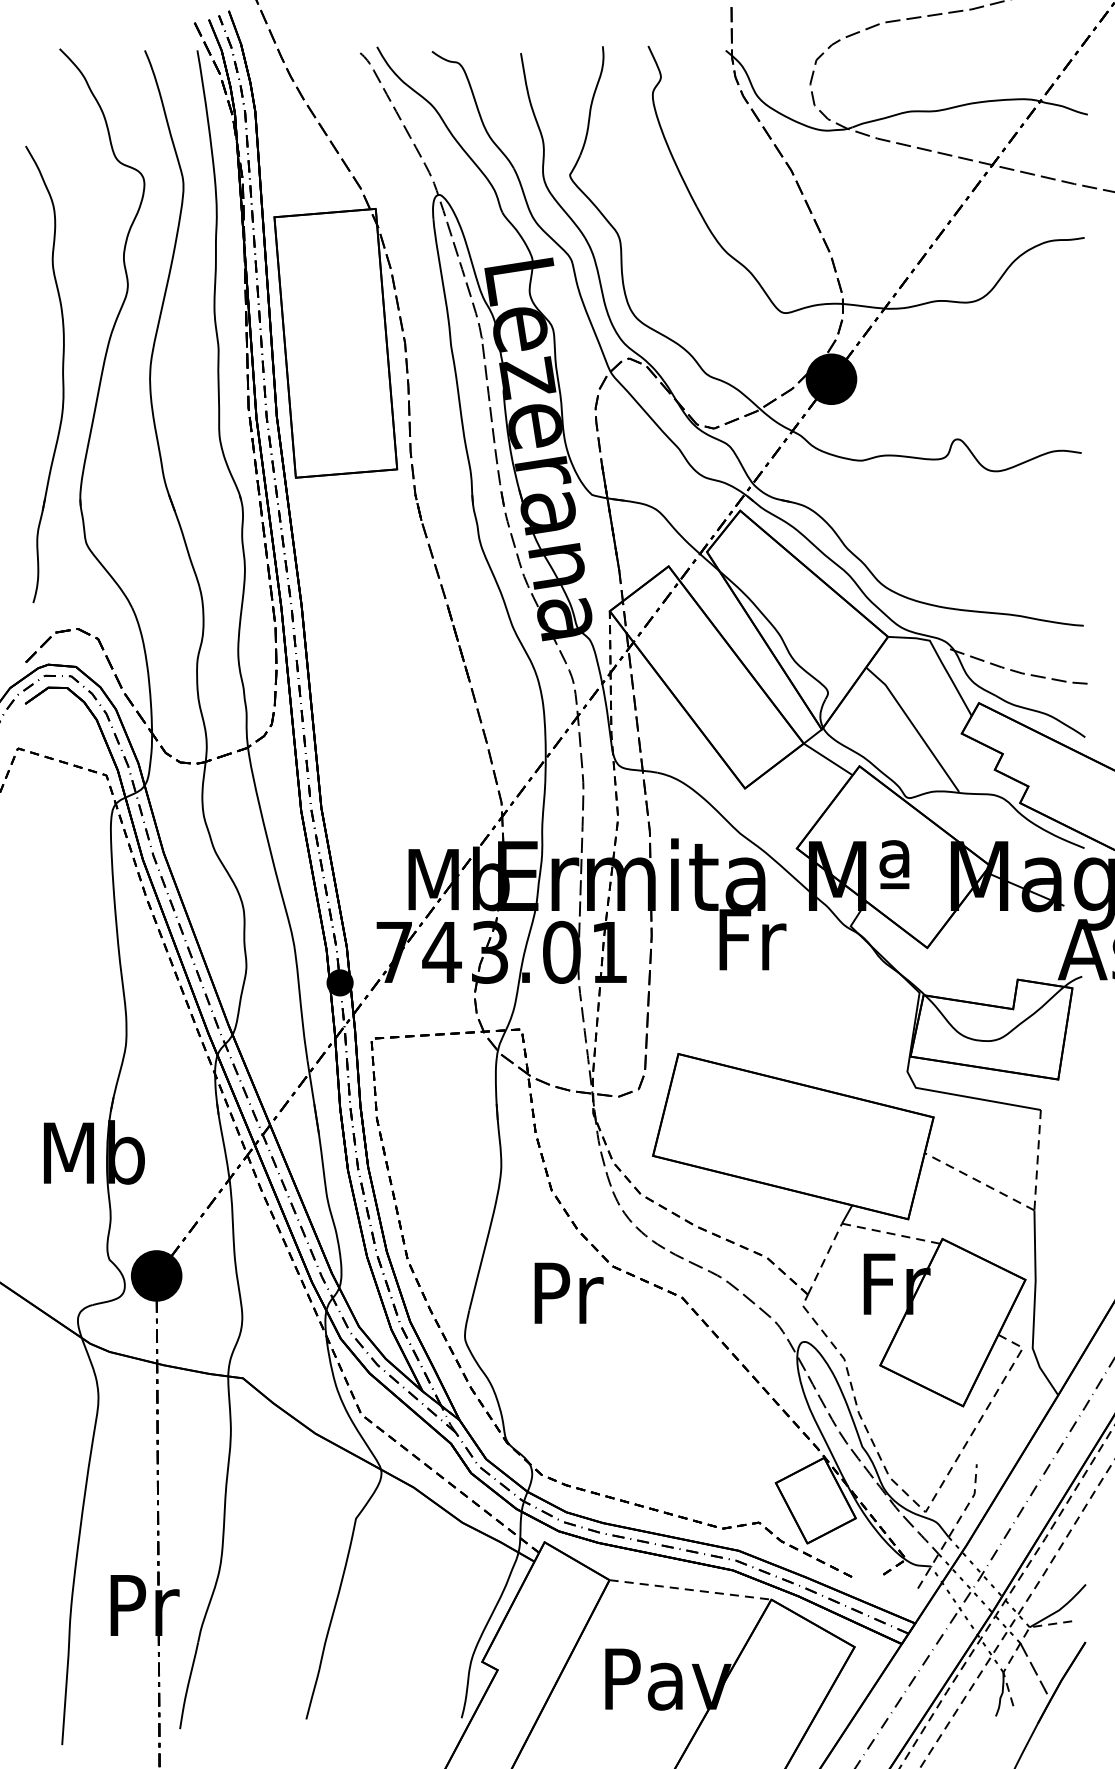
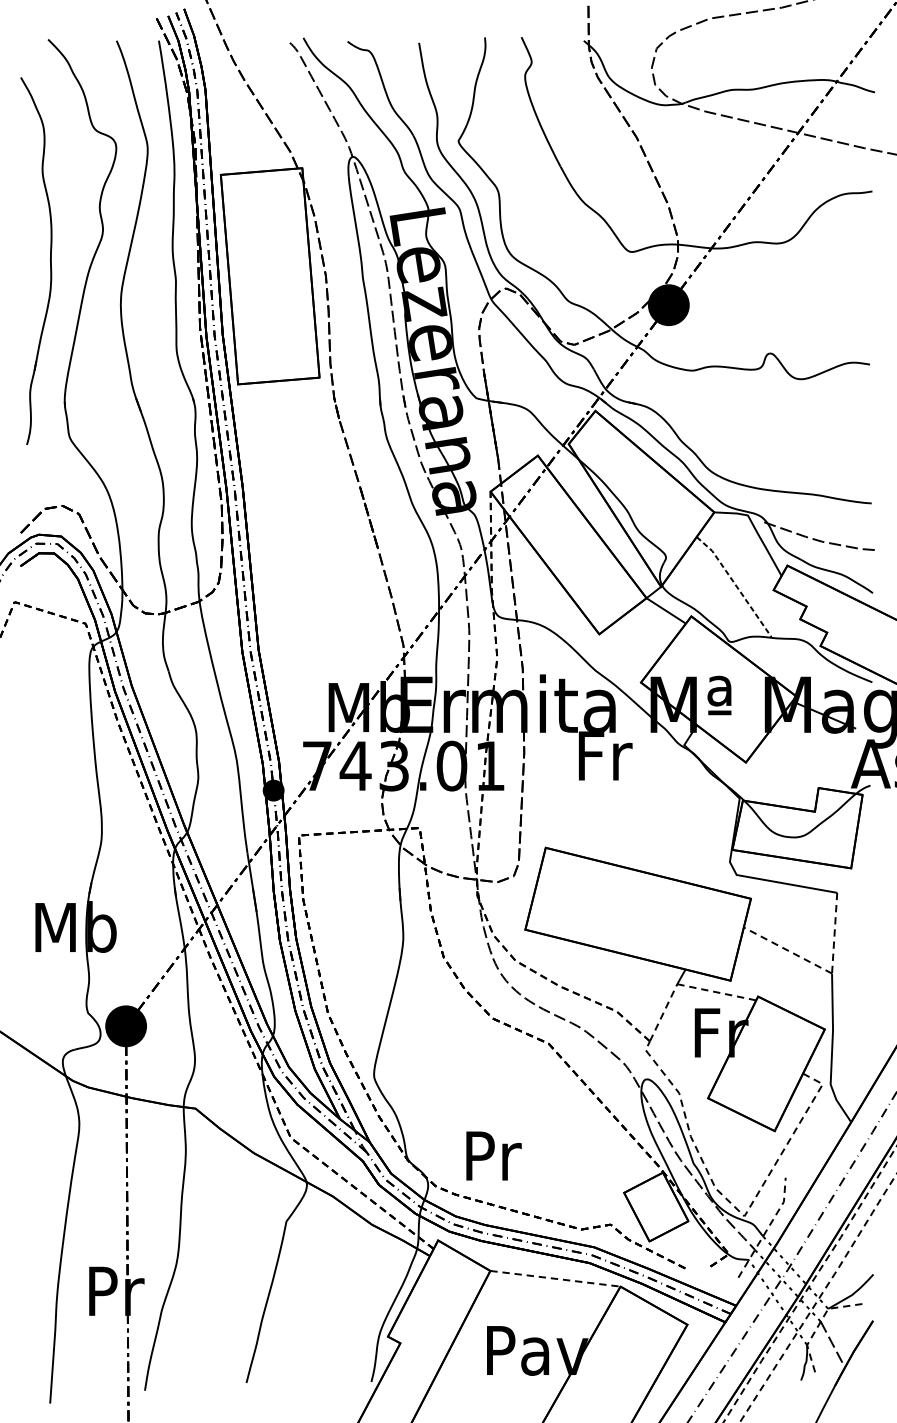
part: (62, 373) -> (50, 260), moved
line: (914, 727) -> (735, 585), solid -> dashed
text: (568, 1292) -> (493, 1155), moved

